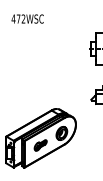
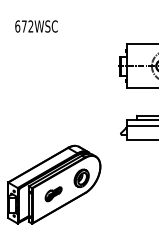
text: (13, 19) -> (17, 26), 472WSC -> 672WSC

